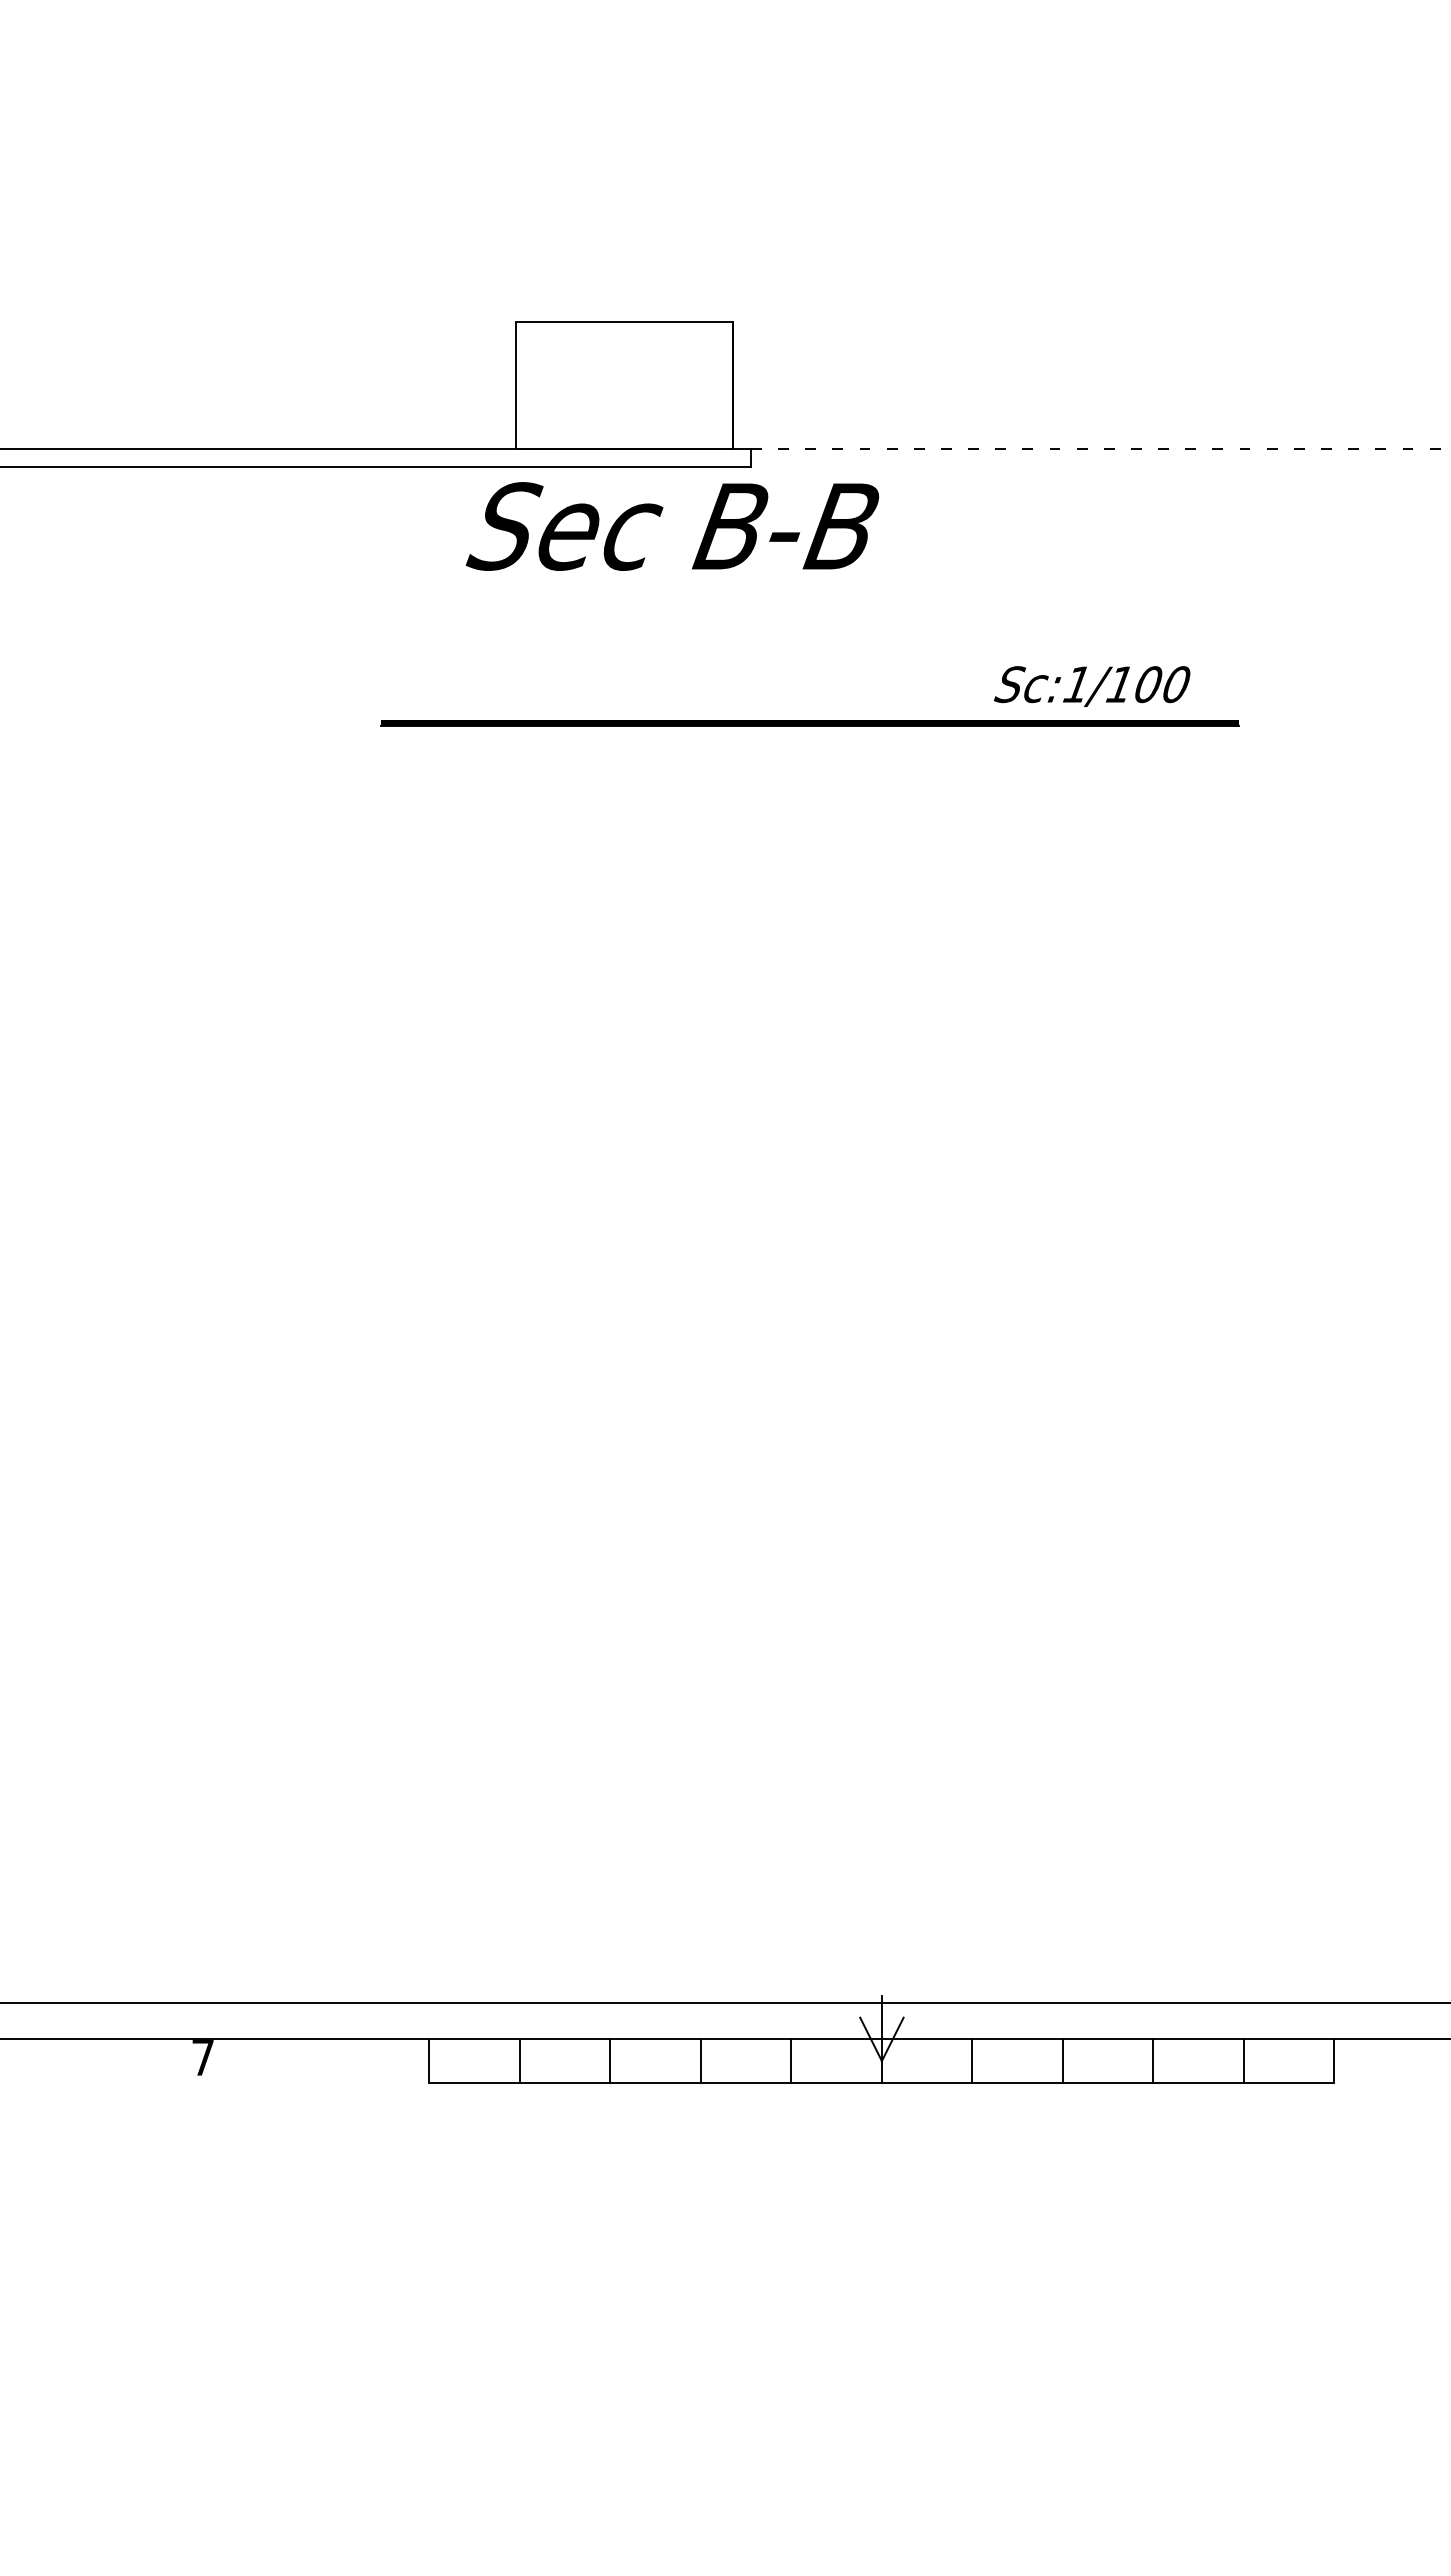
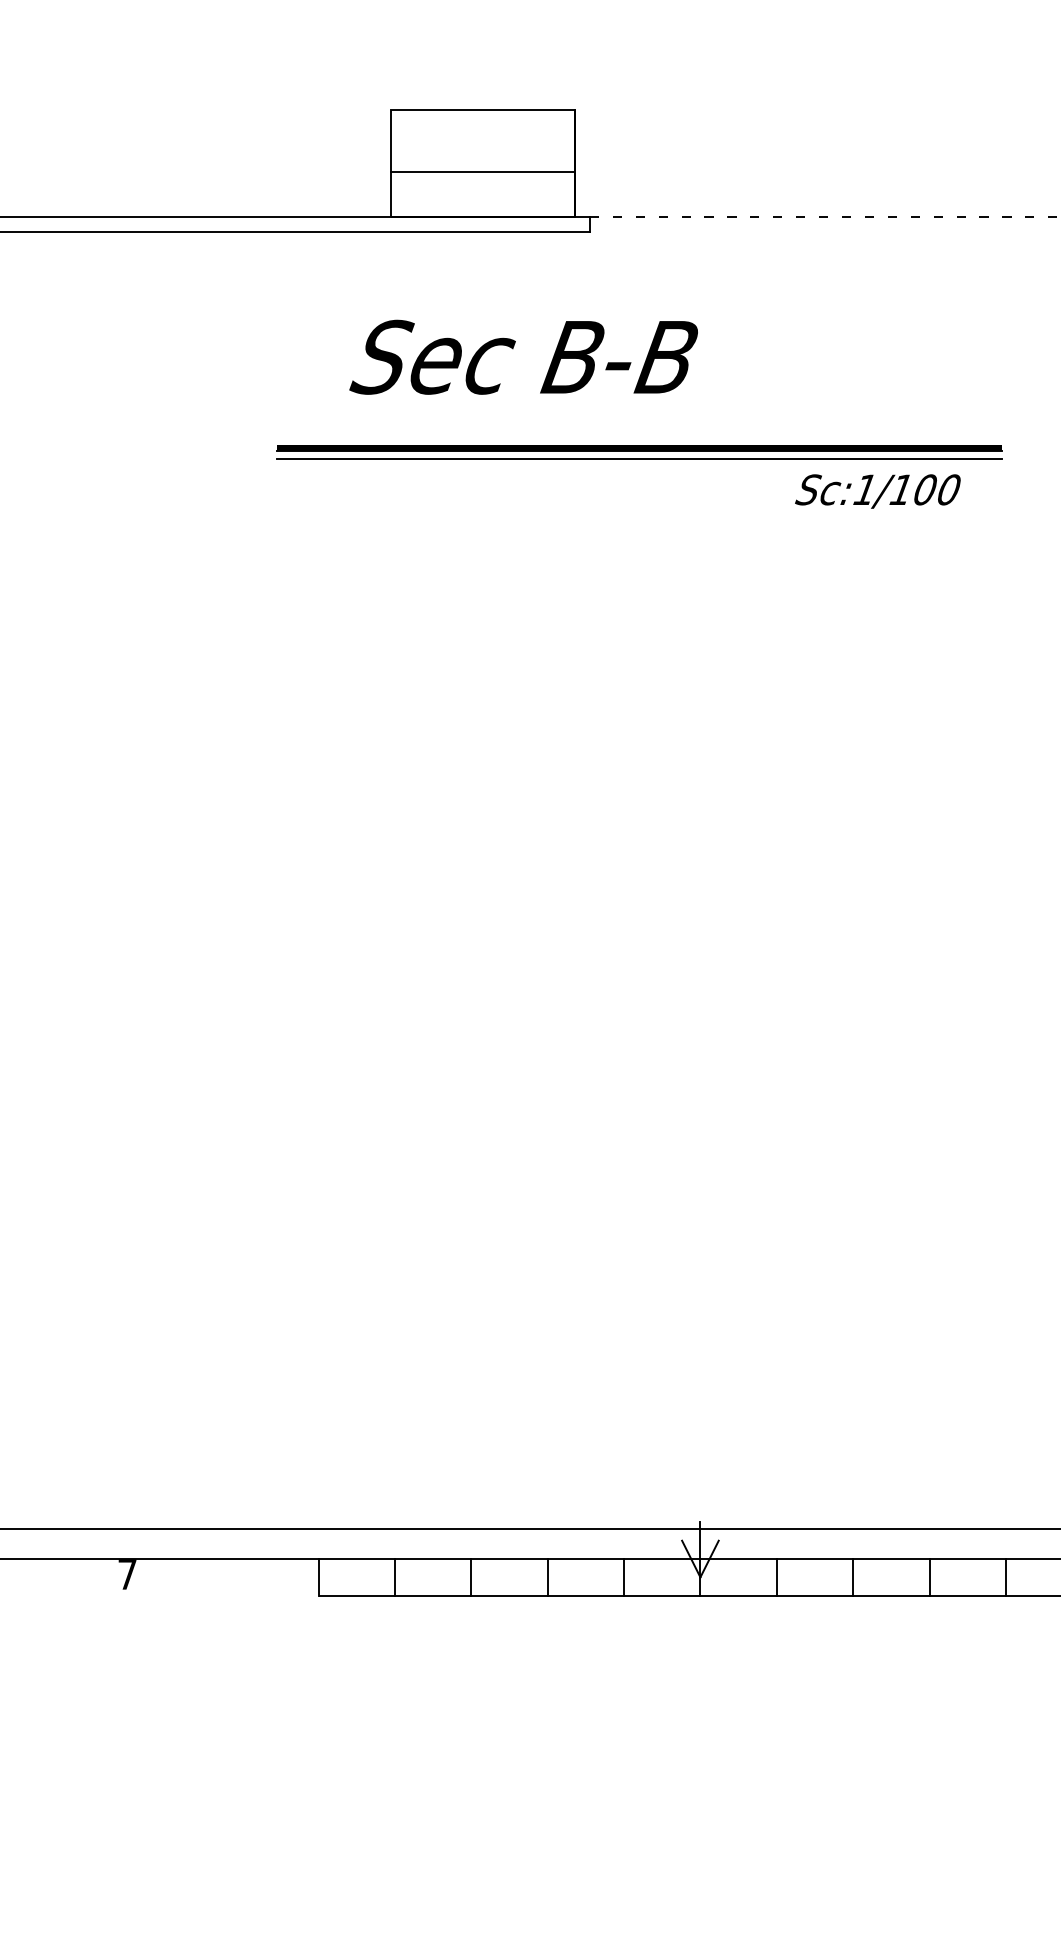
line: (623, 396) -> (482, 172), added
text: (672, 526) -> (523, 357), moved
text: (1092, 686) -> (878, 491), moved
line: (809, 735) -> (639, 458), added

